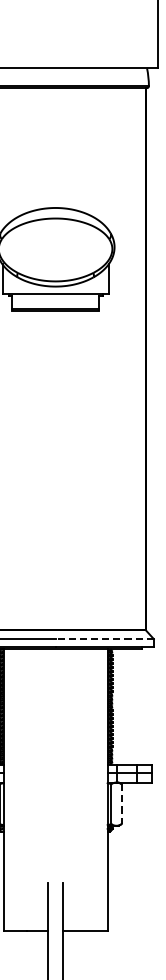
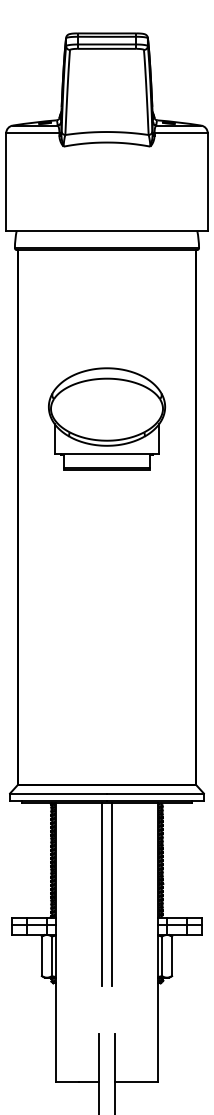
line: (103, 639) -> (154, 793), dashed -> solid
line: (51, 741) -> (102, 894), added
line: (60, 741) -> (111, 894), added
line: (122, 804) -> (172, 956), dashed -> solid

